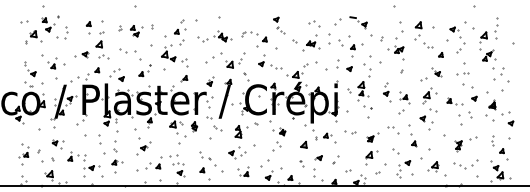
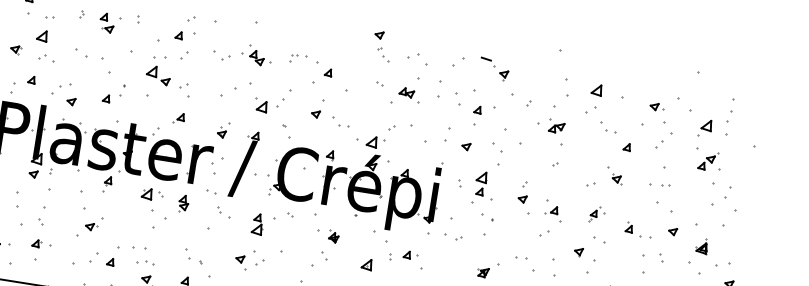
part: (279, 25) -> (383, 46), moved
part: (429, 95) -> (596, 213), size x0.6
part: (350, 132) -> (453, 237), moved

